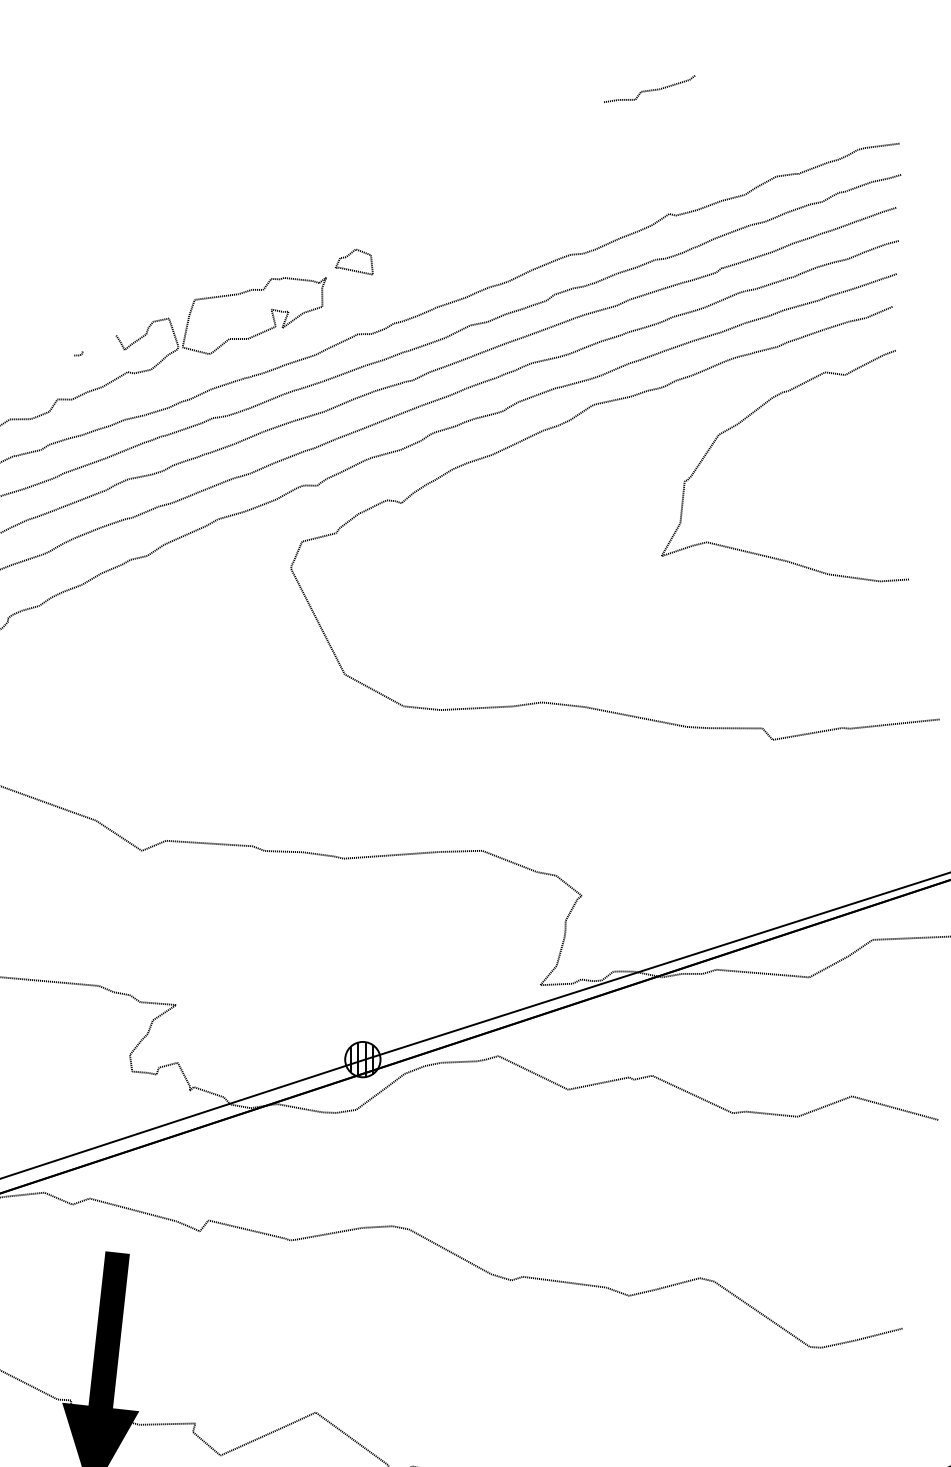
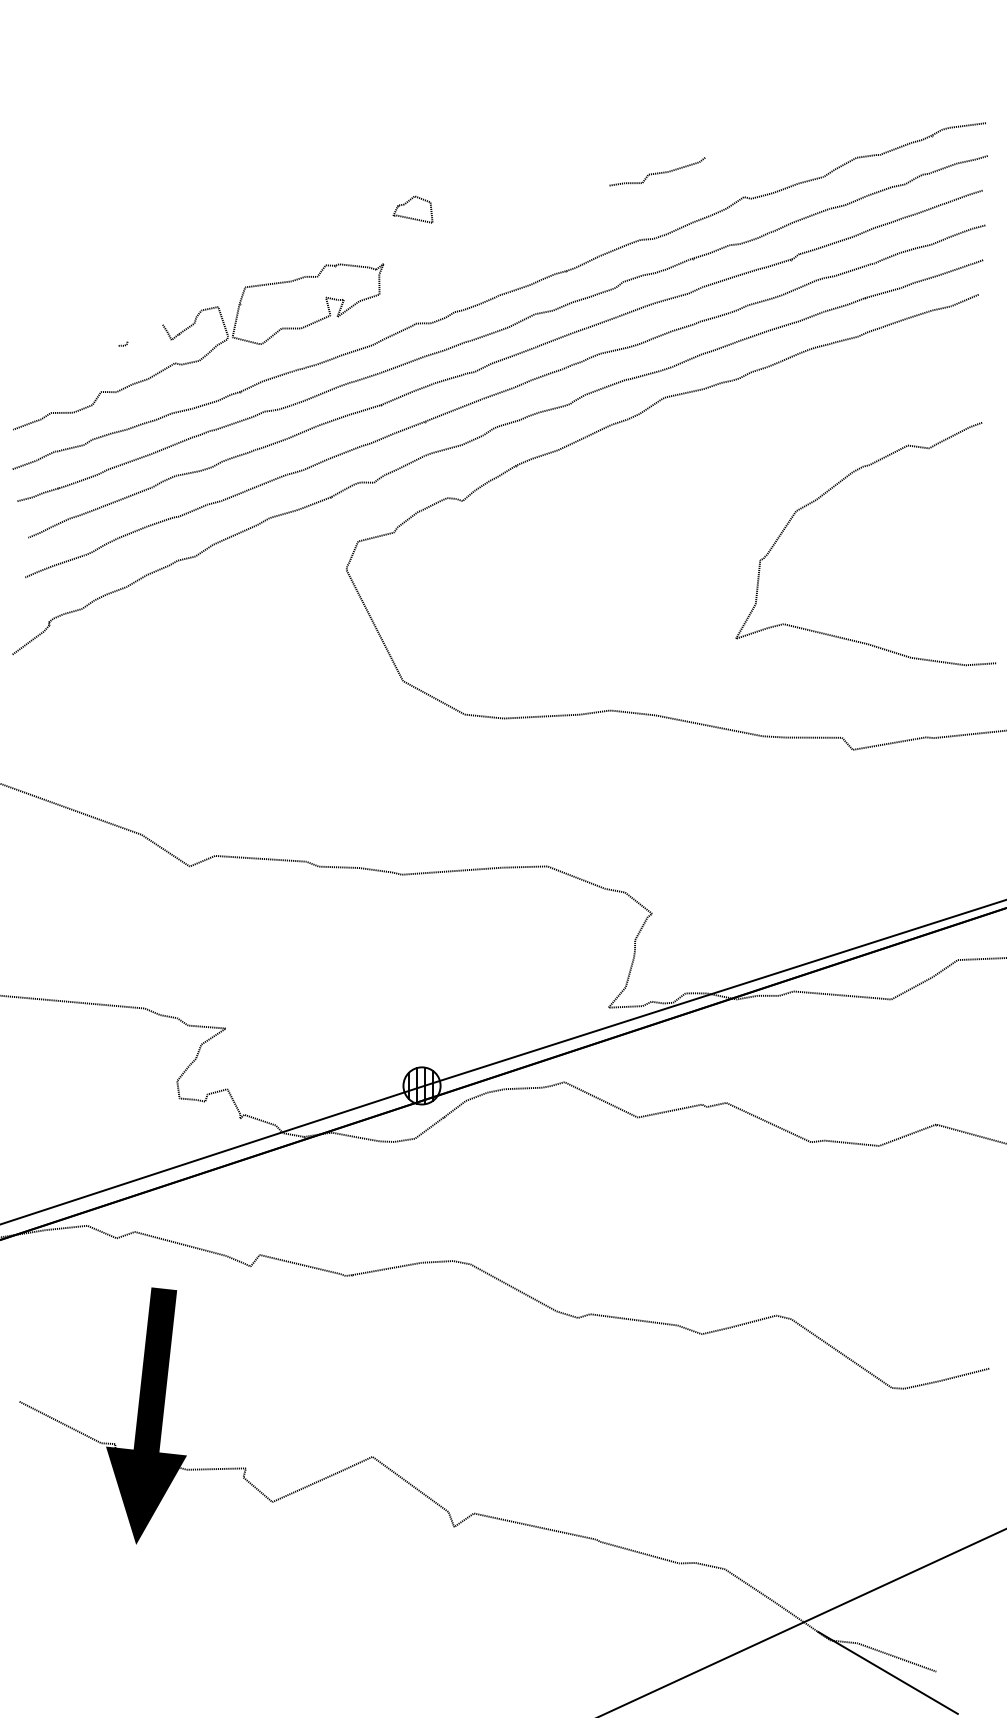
curve: (649, 89) -> (657, 172), moved
part: (348, 257) -> (406, 204), moved
curve: (750, 416) -> (829, 491), moved

